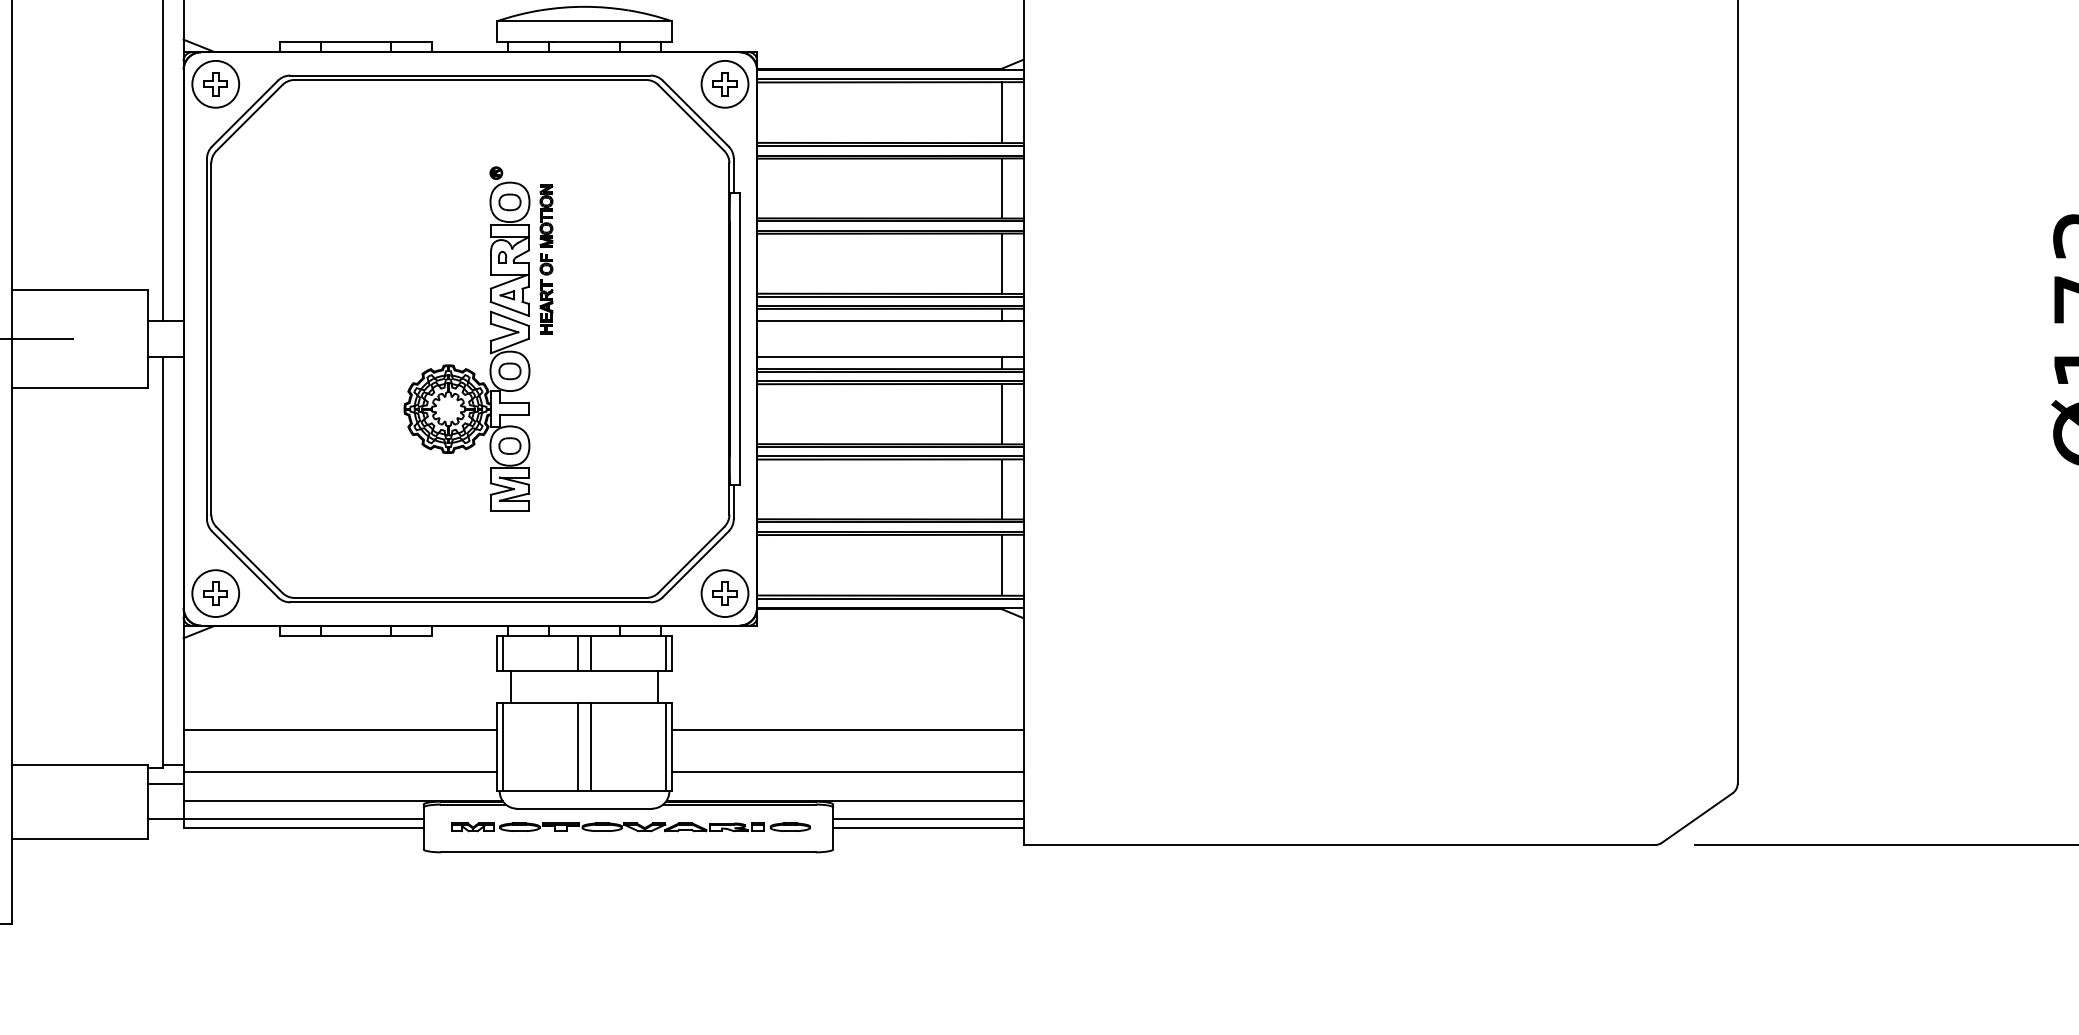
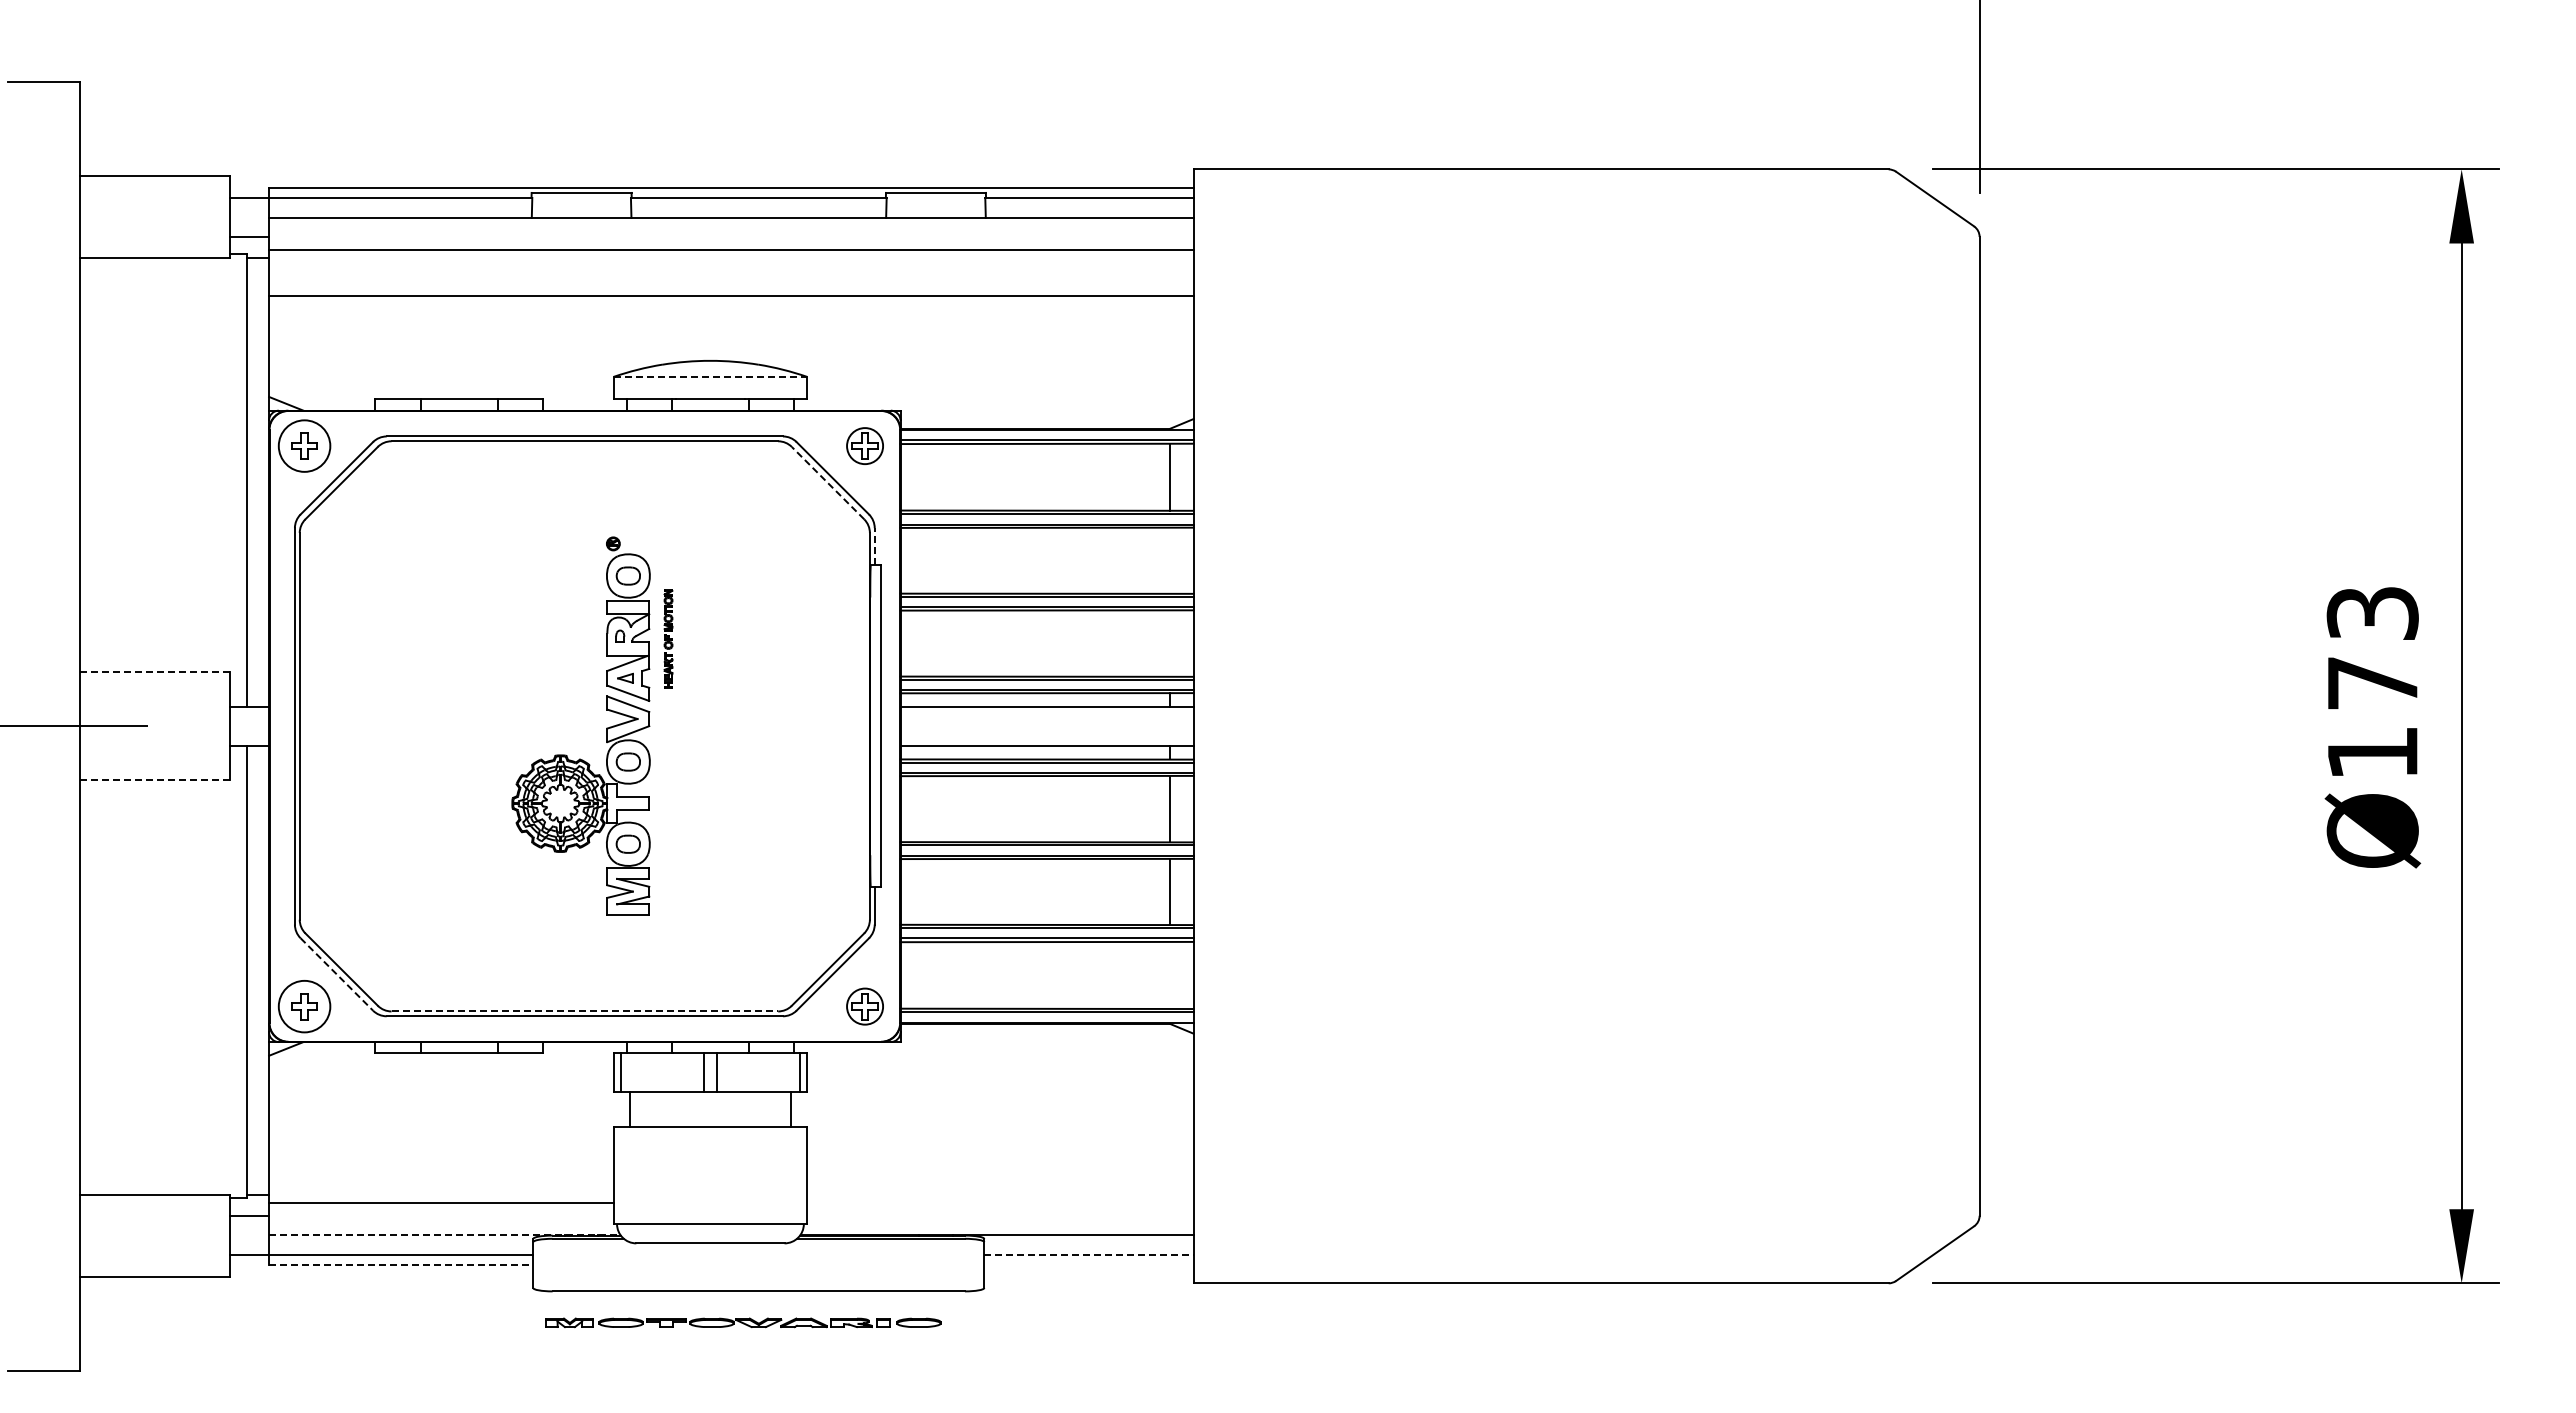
line: (584, 21) -> (710, 376), solid -> dashed
circle: (724, 83) -> (864, 445), size x0.7
line: (690, 117) -> (827, 482), solid -> dashed
line: (733, 175) -> (874, 546), solid -> dashed
line: (1002, 188) -> (1170, 560), removed
part: (546, 259) -> (668, 638), size x0.6
line: (1002, 263) -> (1170, 643), removed
line: (80, 290) -> (155, 672), solid -> dashed
line: (79, 388) -> (154, 780), solid -> dashed
line: (245, 564) -> (337, 974), solid -> dashed
line: (1002, 565) -> (1170, 975), removed
circle: (724, 593) -> (864, 1006), size x0.7
line: (471, 598) -> (585, 1011), solid -> dashed
line: (340, 730) -> (441, 1157), removed
line: (848, 730) -> (1000, 1157), removed
line: (502, 747) -> (620, 1175), removed
line: (578, 747) -> (703, 1175), removed
line: (590, 747) -> (717, 1175), removed
line: (666, 747) -> (800, 1175), removed
line: (848, 771) -> (1000, 1202), removed
line: (342, 800) -> (444, 1234), solid -> dashed
line: (928, 818) -> (1088, 1254), solid -> dashed
line: (303, 827) -> (401, 1264), solid -> dashed
part: (630, 827) -> (743, 1322), moved
line: (928, 827) -> (1088, 1264), removed

